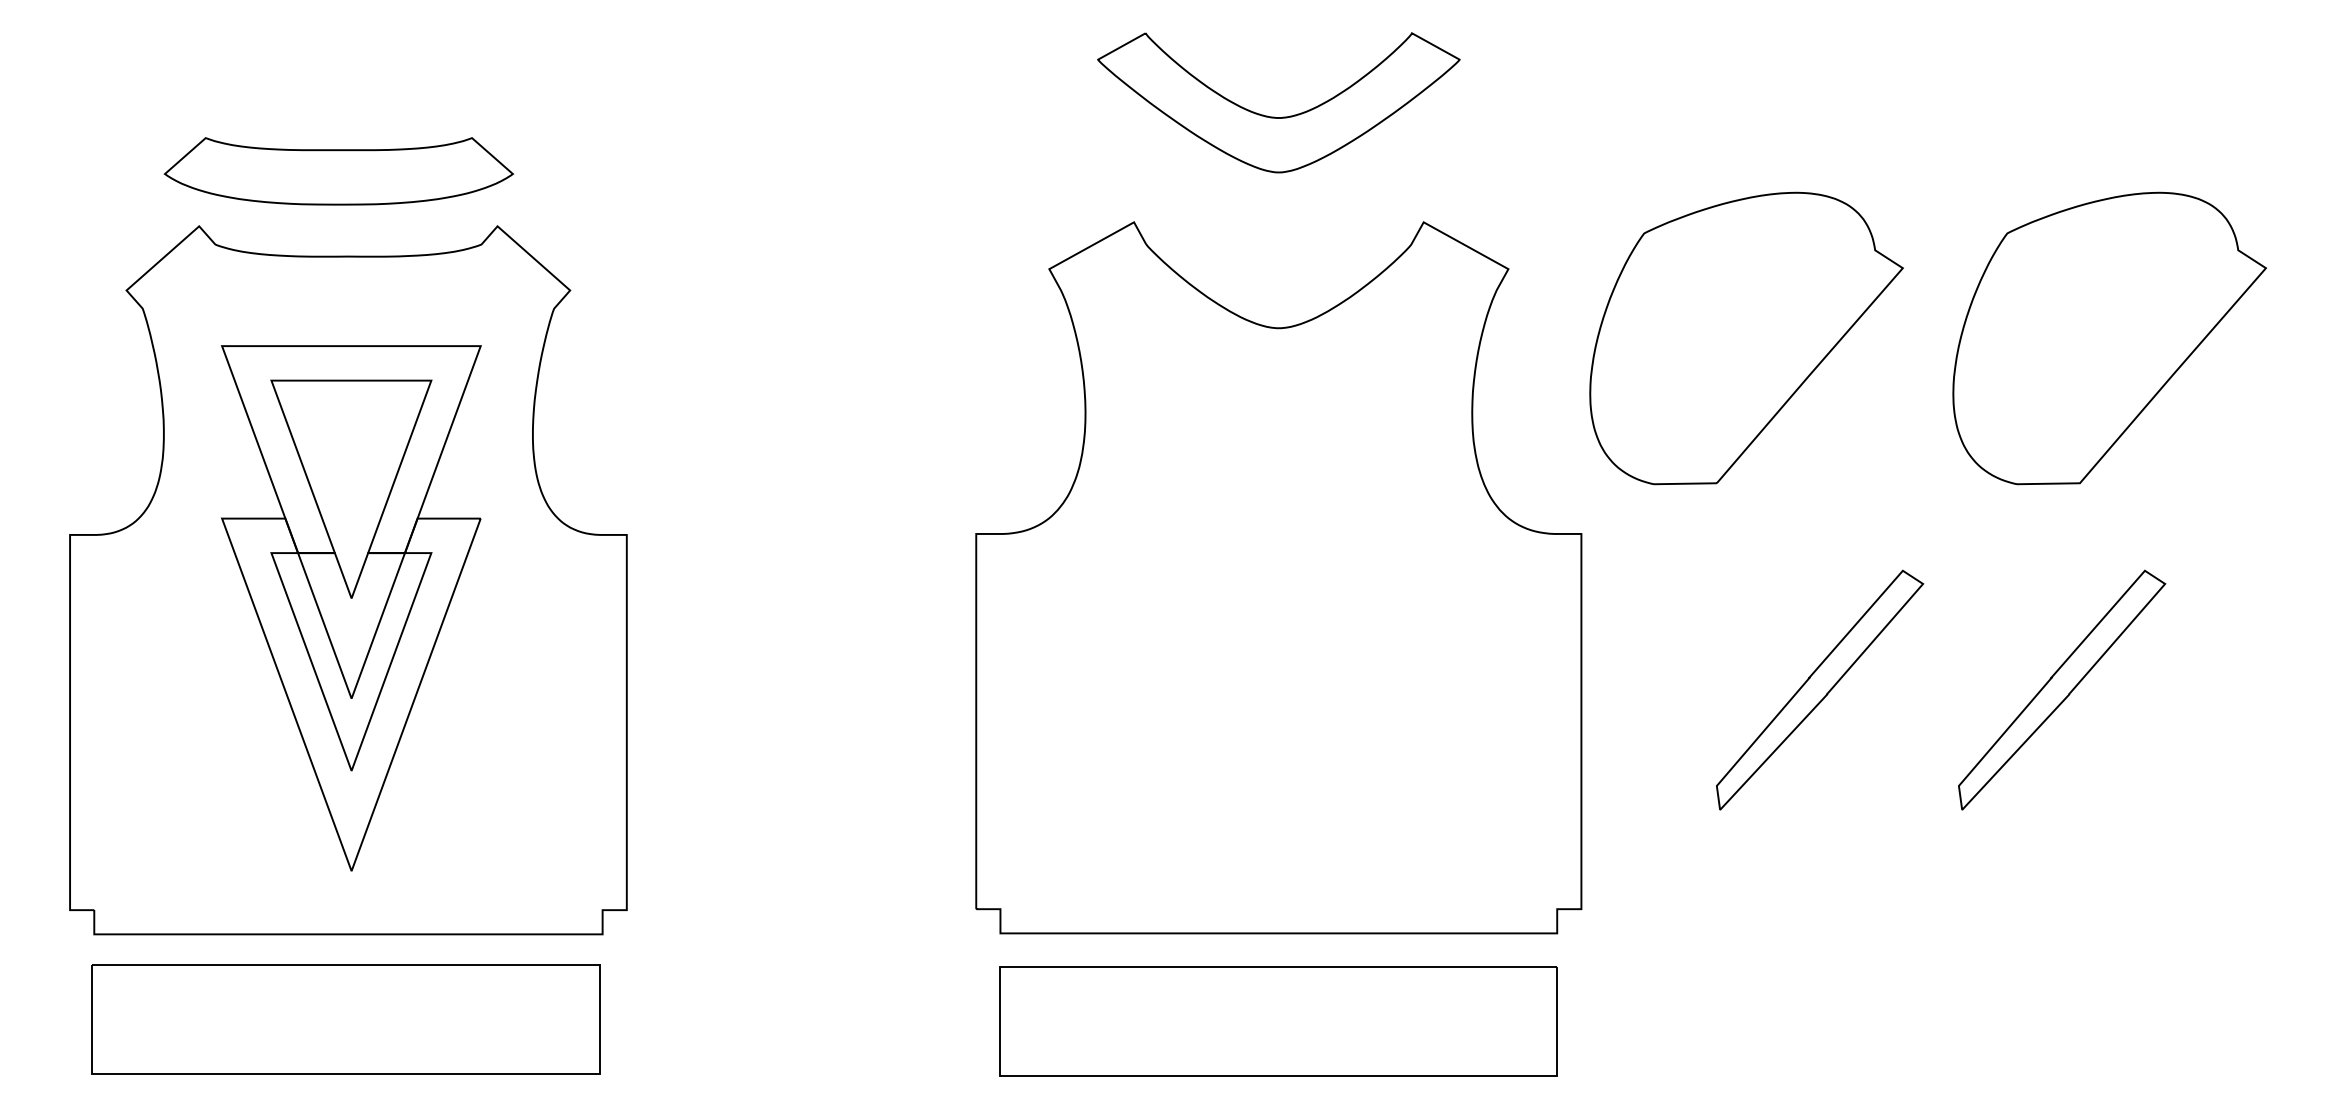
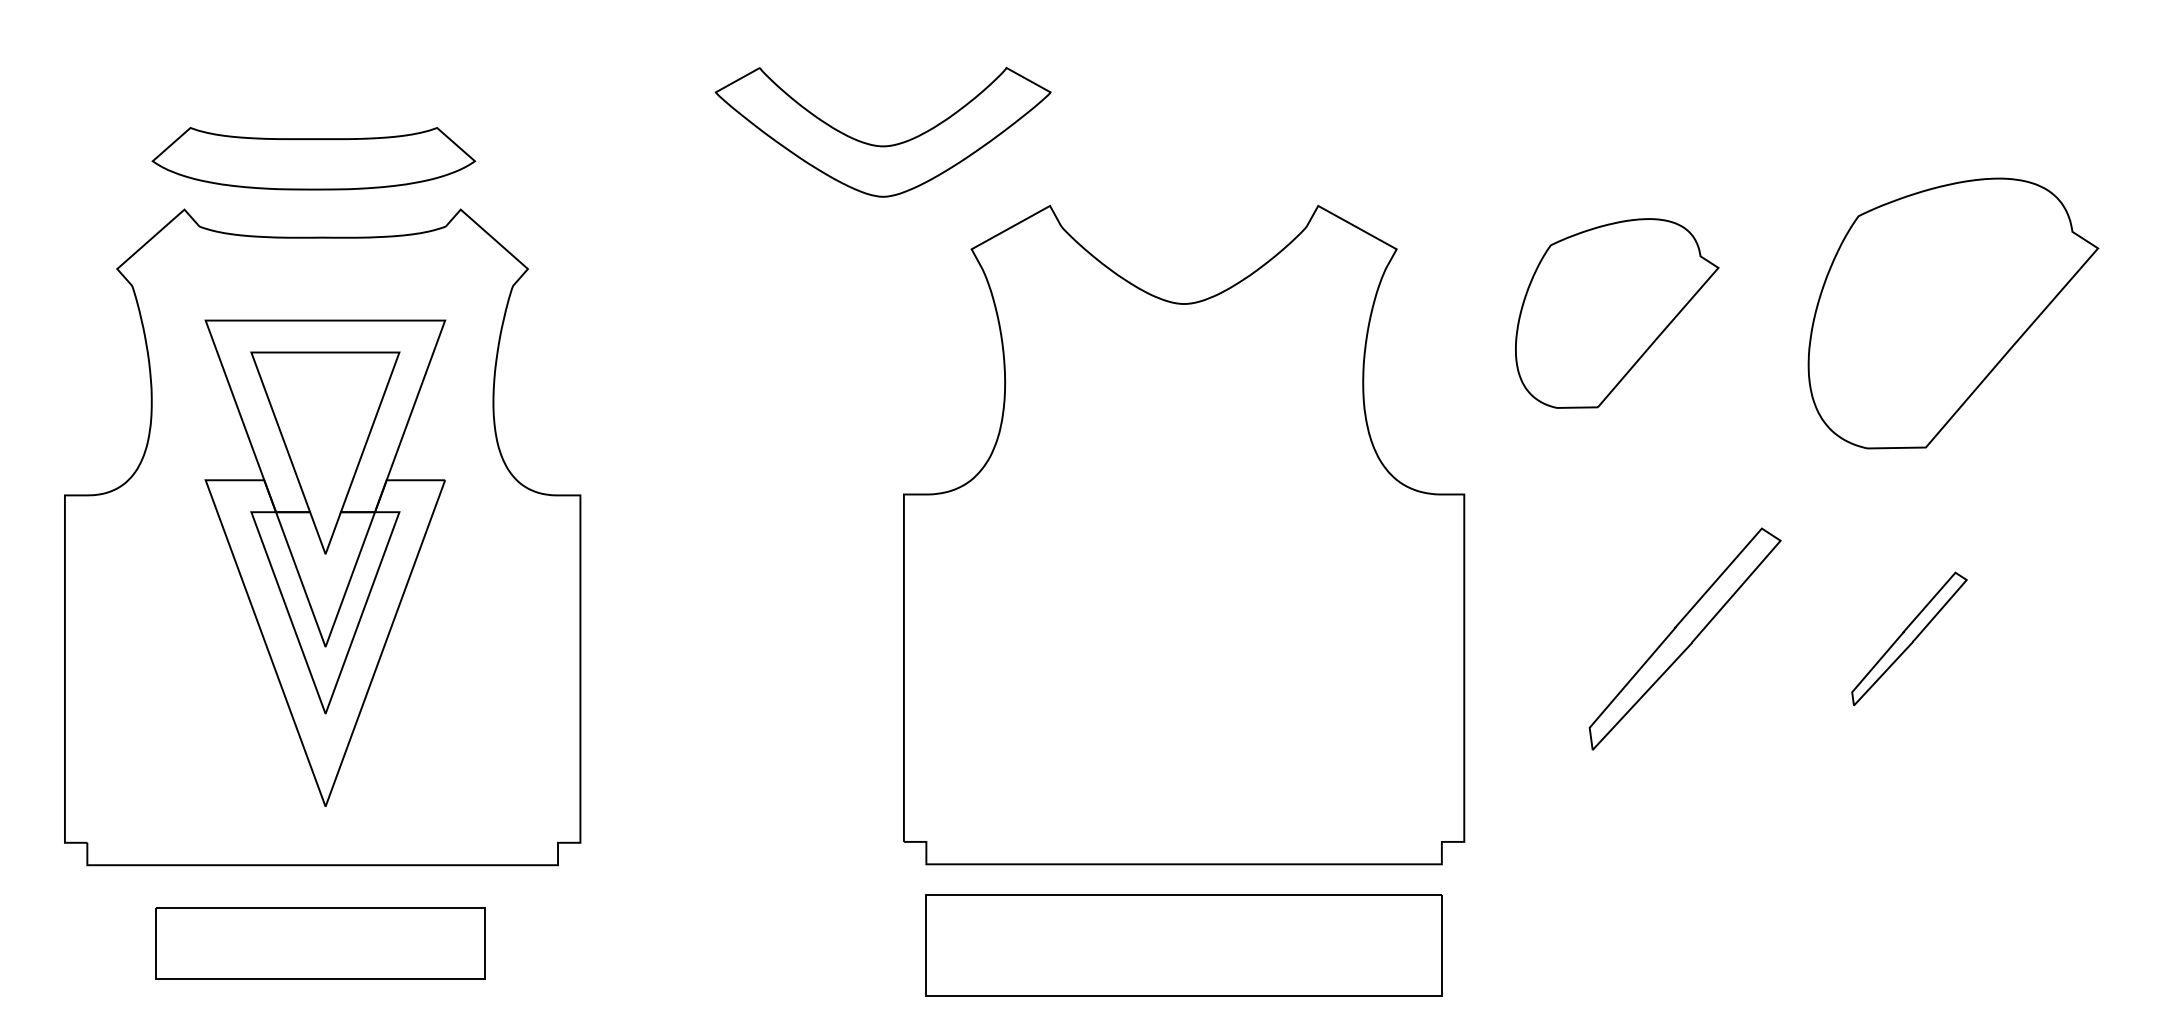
part: (1274, 116) -> (879, 144), moved
part: (1746, 338) -> (1617, 313), size x0.7
part: (2062, 689) -> (1909, 638), size x0.6
part: (345, 1019) -> (319, 944), size x0.7

